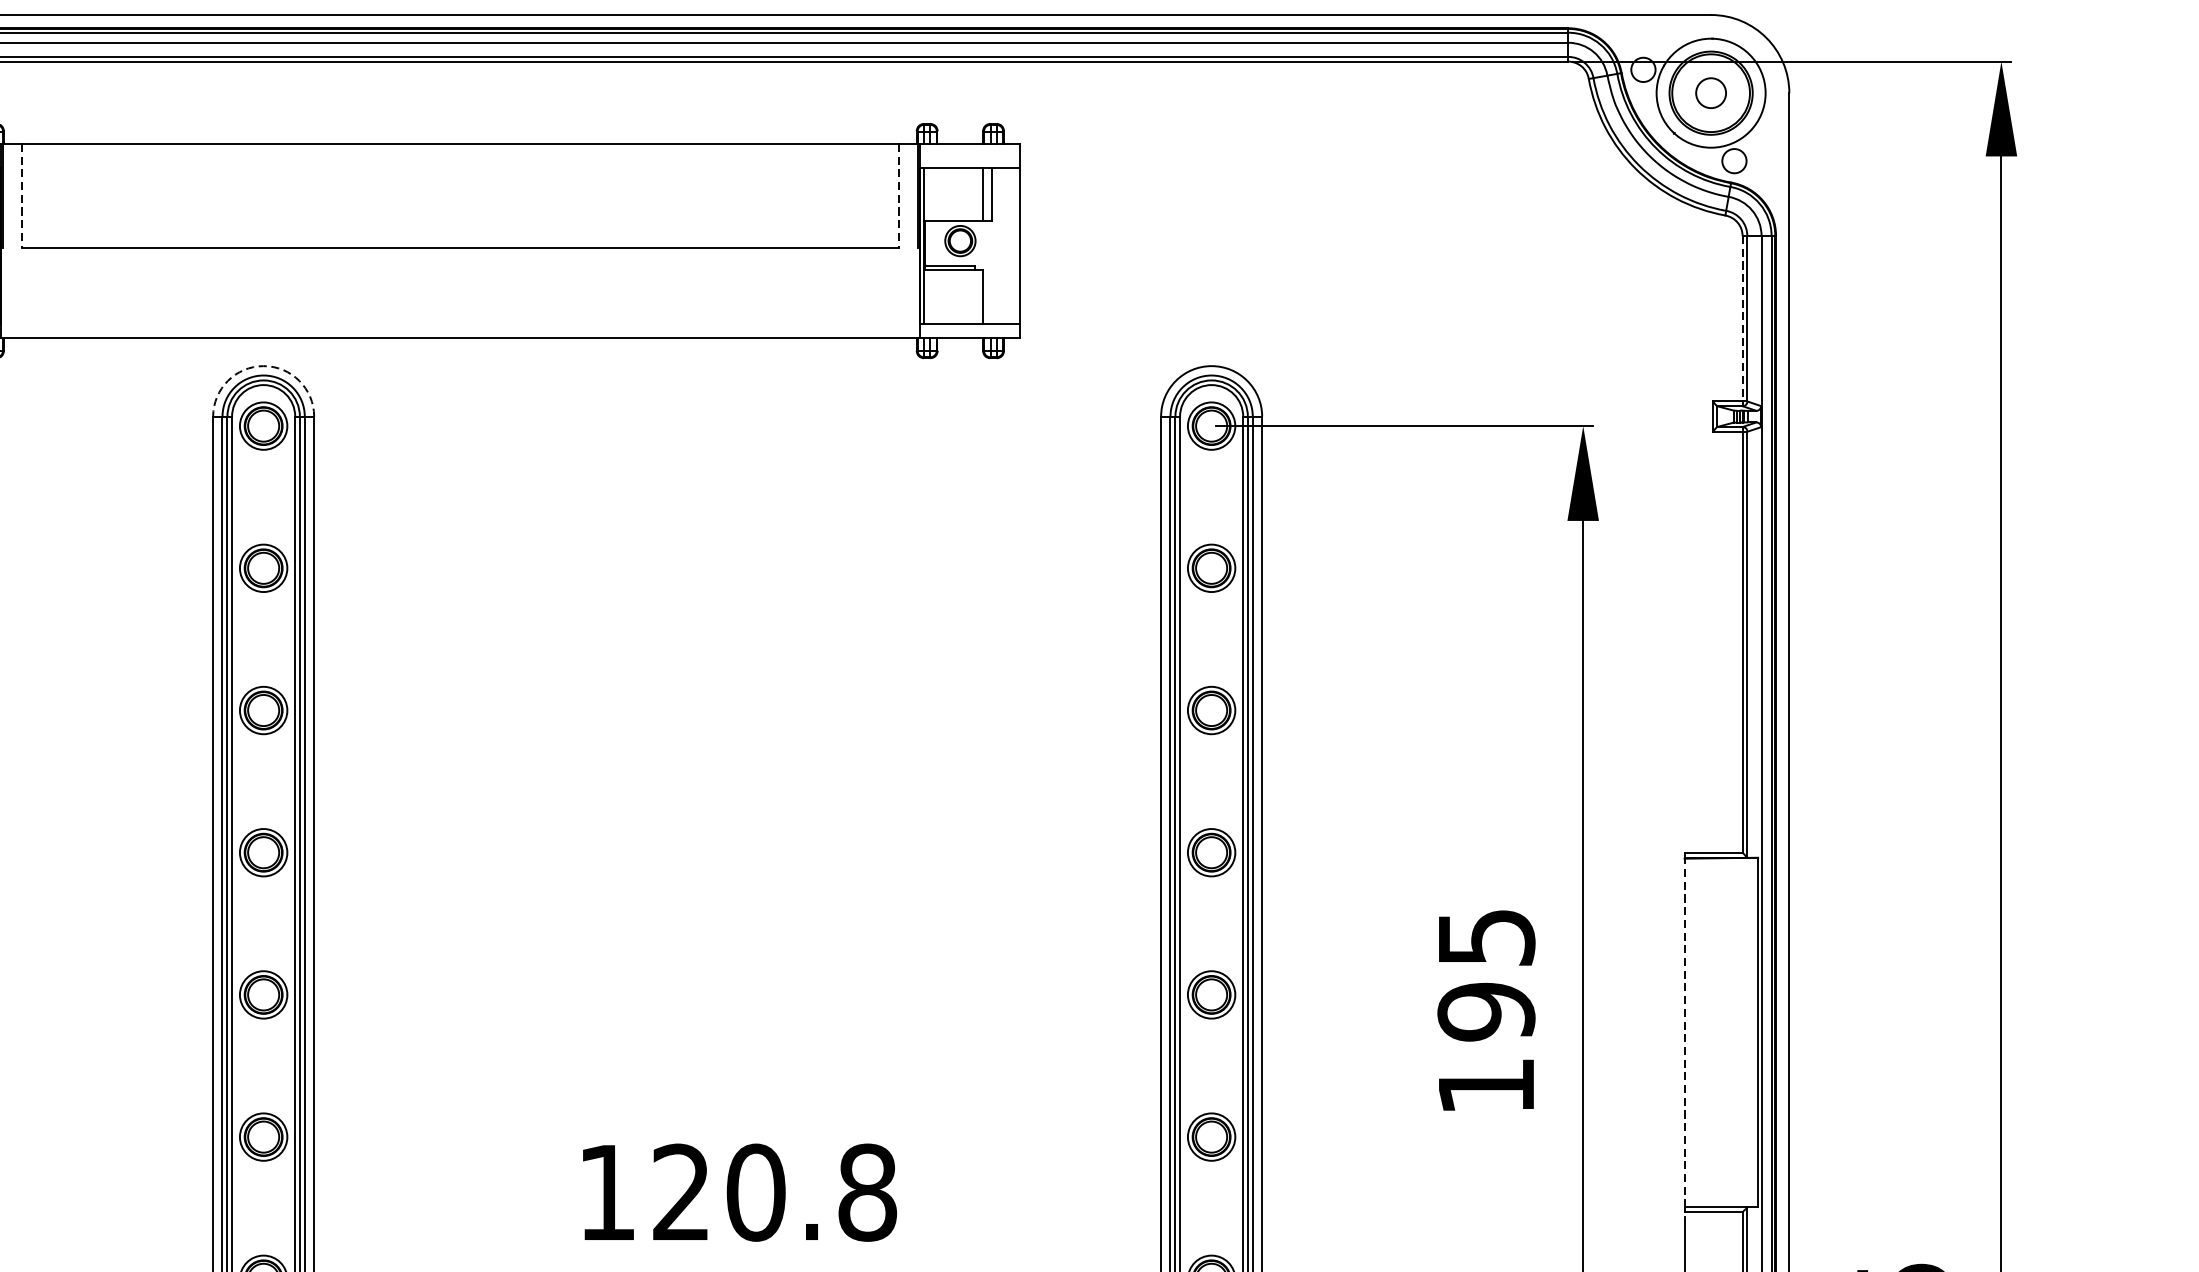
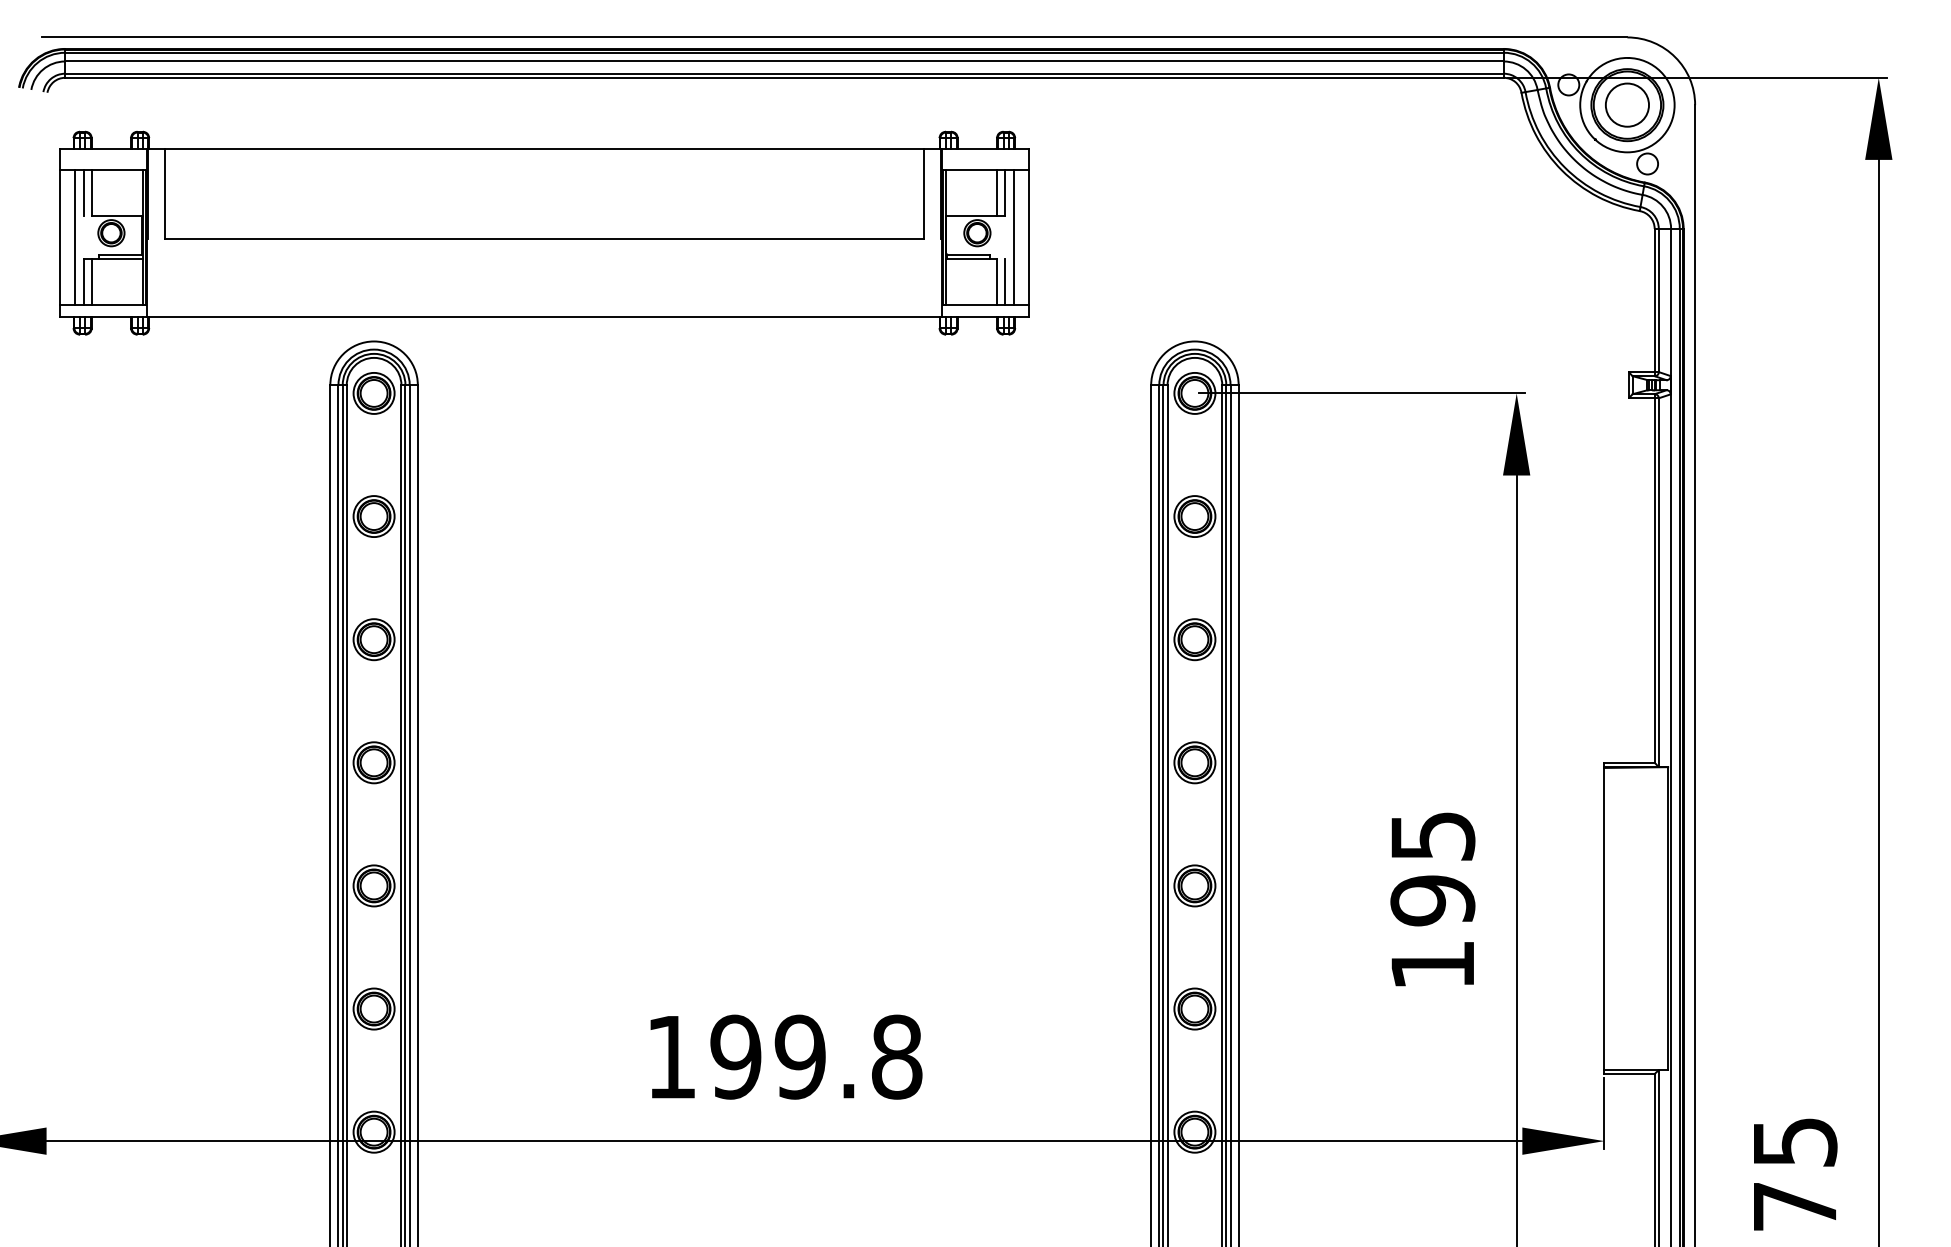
circle: (1711, 92) -> (1627, 104), size x1.67
line: (21, 196) -> (164, 194), dashed -> solid
line: (899, 196) -> (924, 194), dashed -> solid
line: (1003, 246) -> (1014, 237), added
line: (991, 296) -> (1004, 281), added
line: (1742, 318) -> (1654, 300), dashed -> solid
arc: (264, 366) -> (374, 341), dashed -> solid
line: (1684, 1032) -> (1604, 918), dashed -> solid
text: (719, 1191) -> (768, 1056), 120.8 -> 199.8

